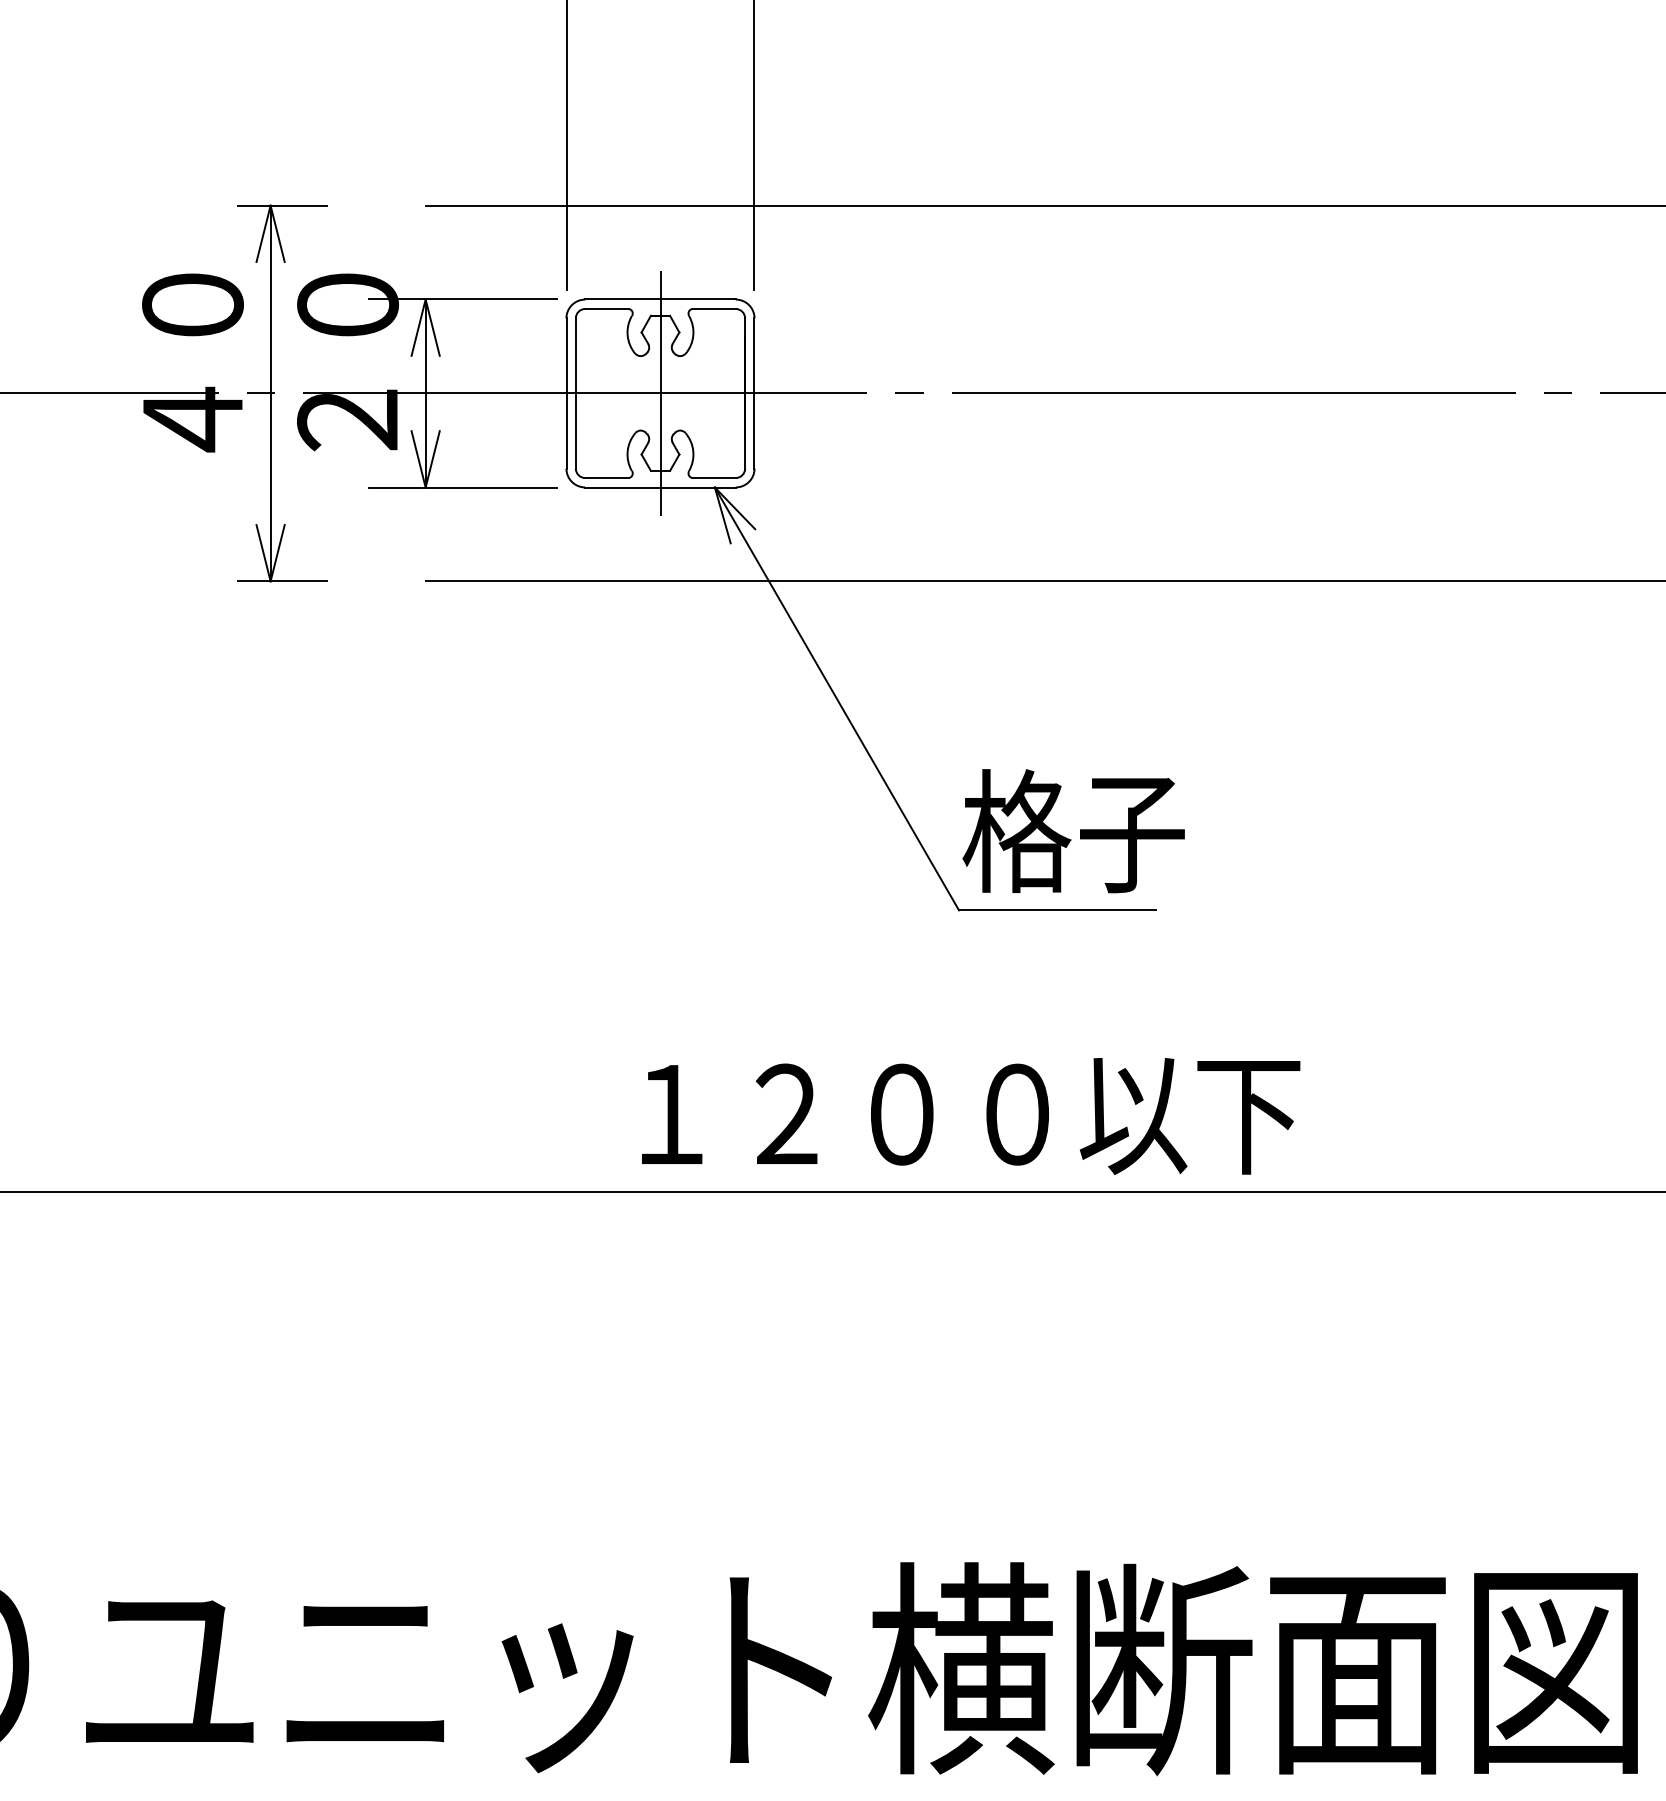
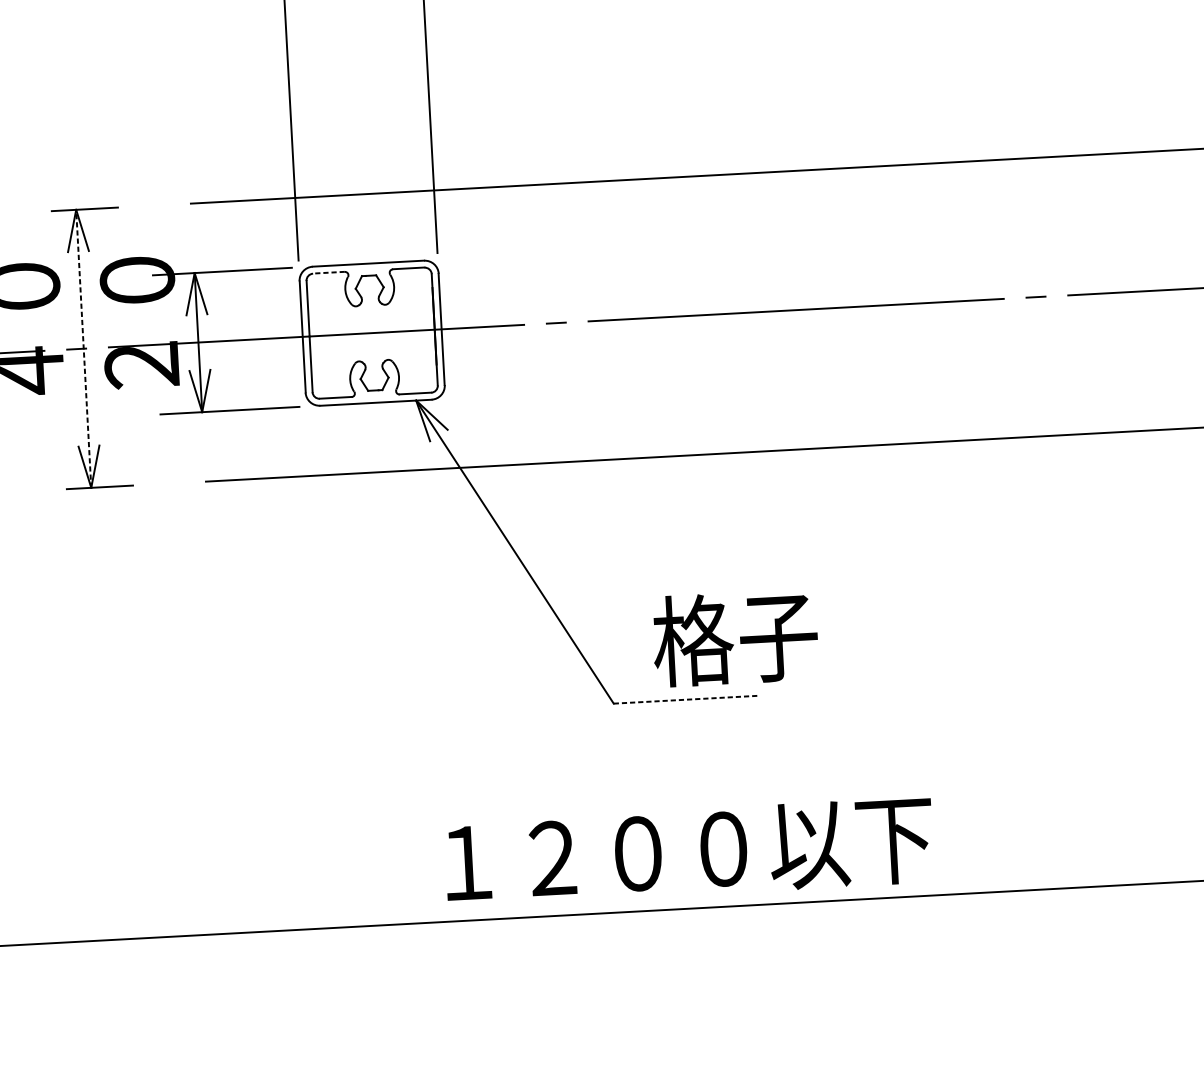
line: (606, 308) -> (328, 272), solid -> dashed
line: (270, 393) -> (83, 348), solid -> dashed
line: (660, 393) -> (372, 333), removed
text: (1073, 831) -> (735, 638), moved
line: (1057, 910) -> (686, 699), solid -> dashed
text: (971, 1116) -> (689, 852), moved

